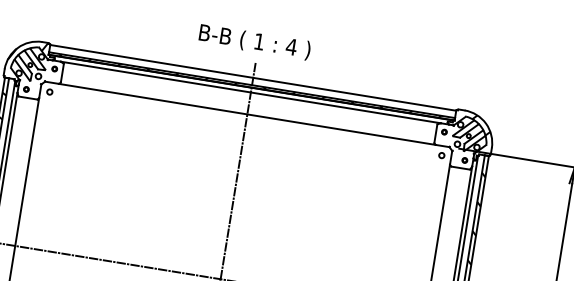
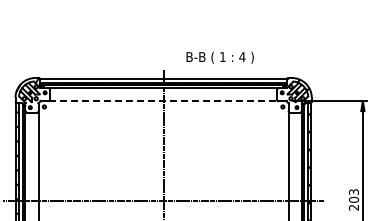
text: (253, 41) -> (219, 57), moved
line: (247, 114) -> (163, 101), solid -> dashed

